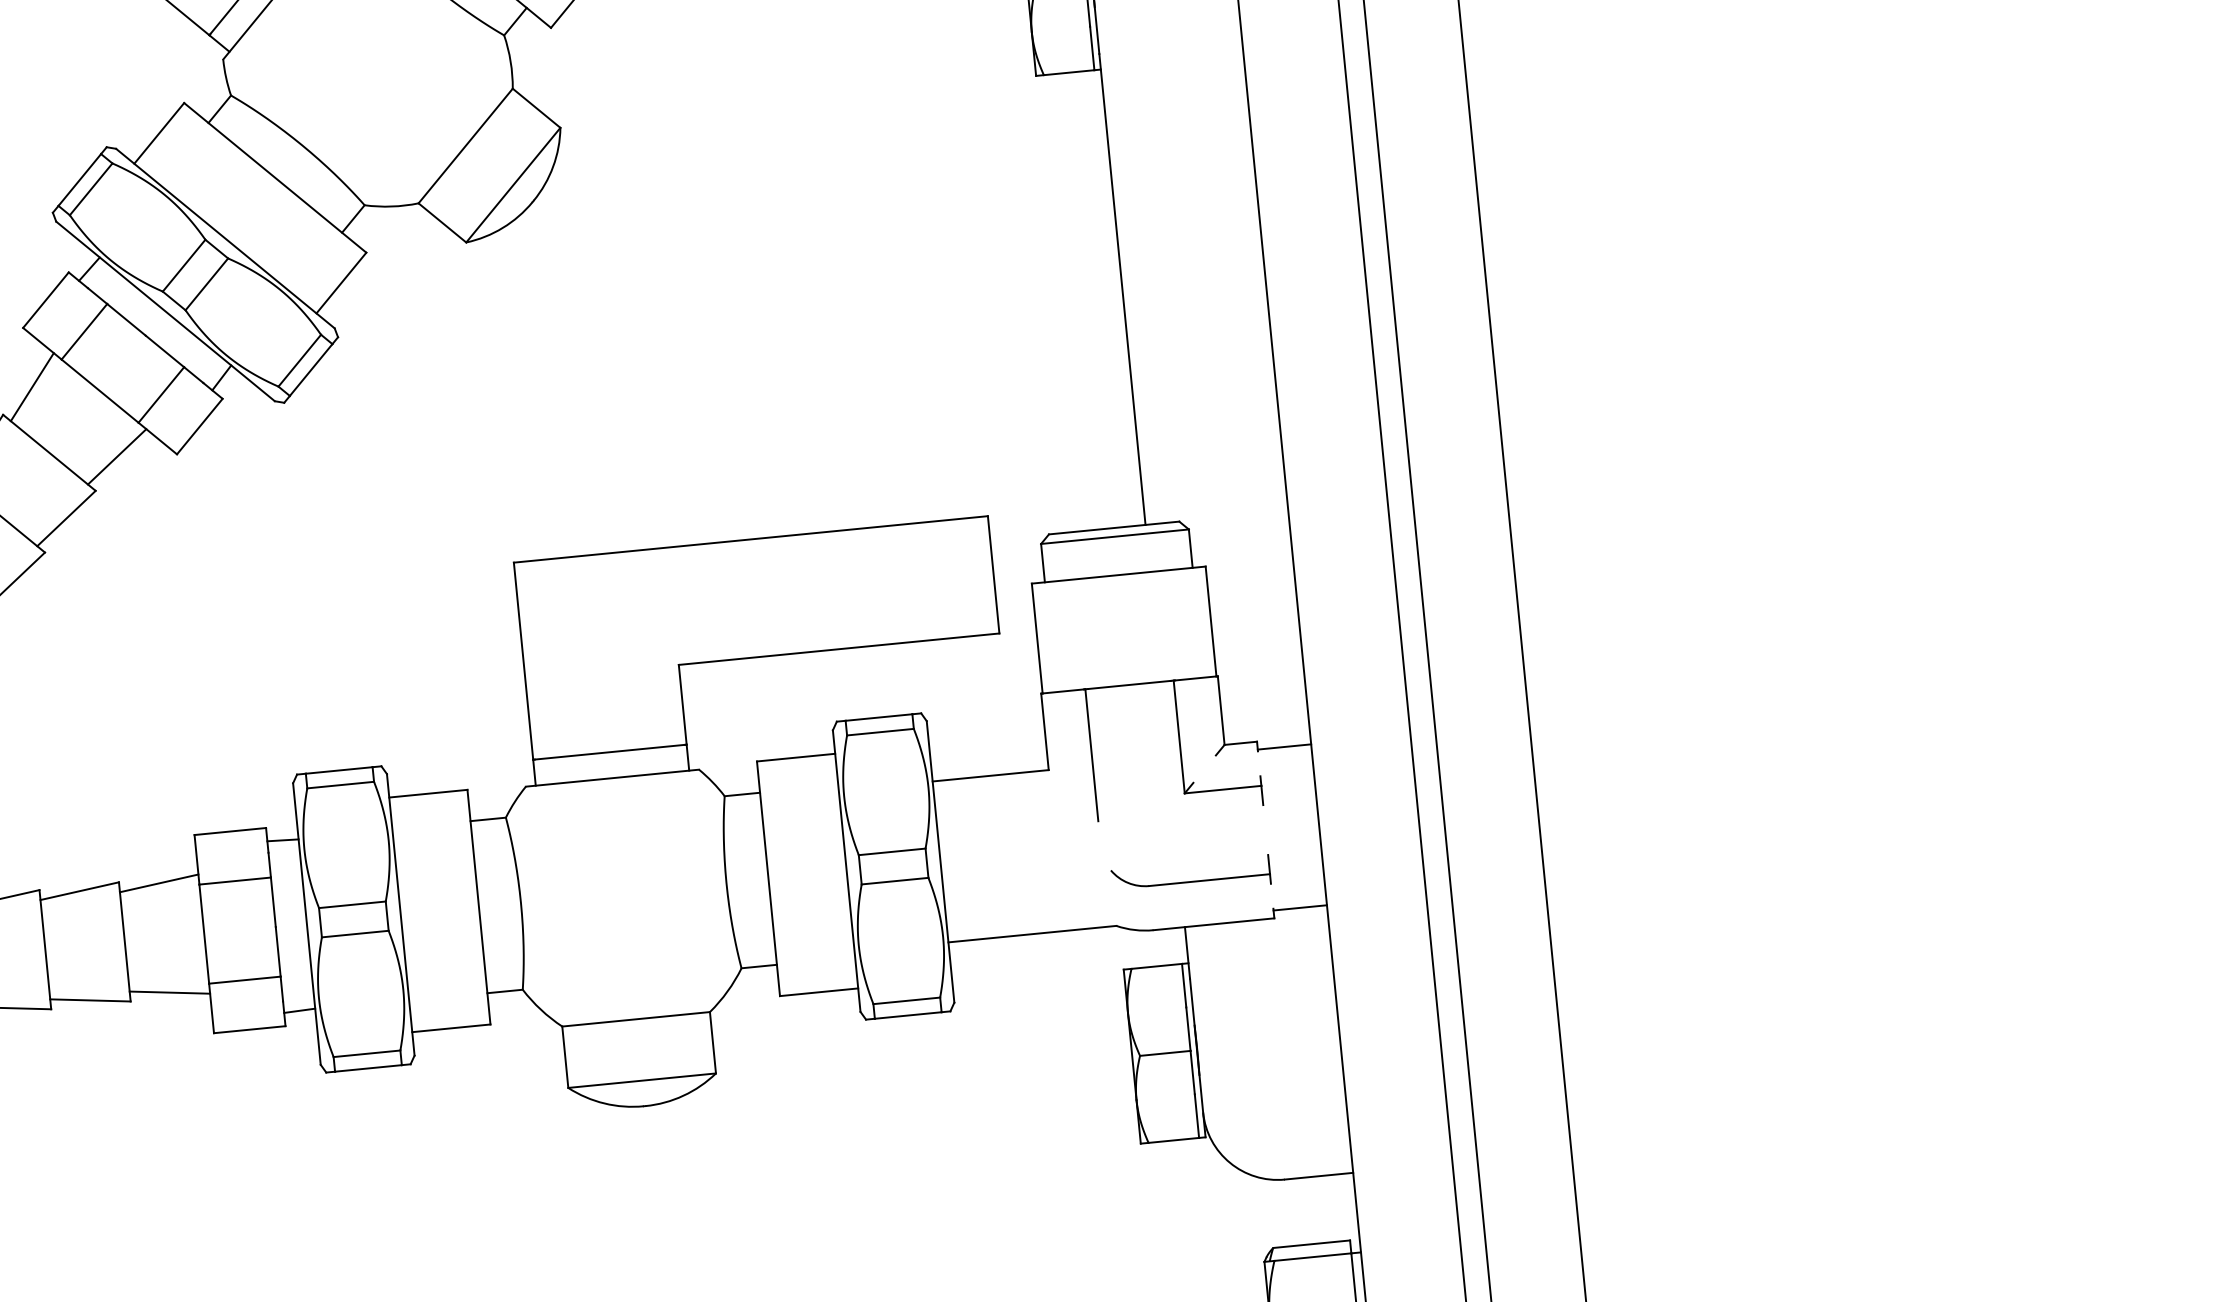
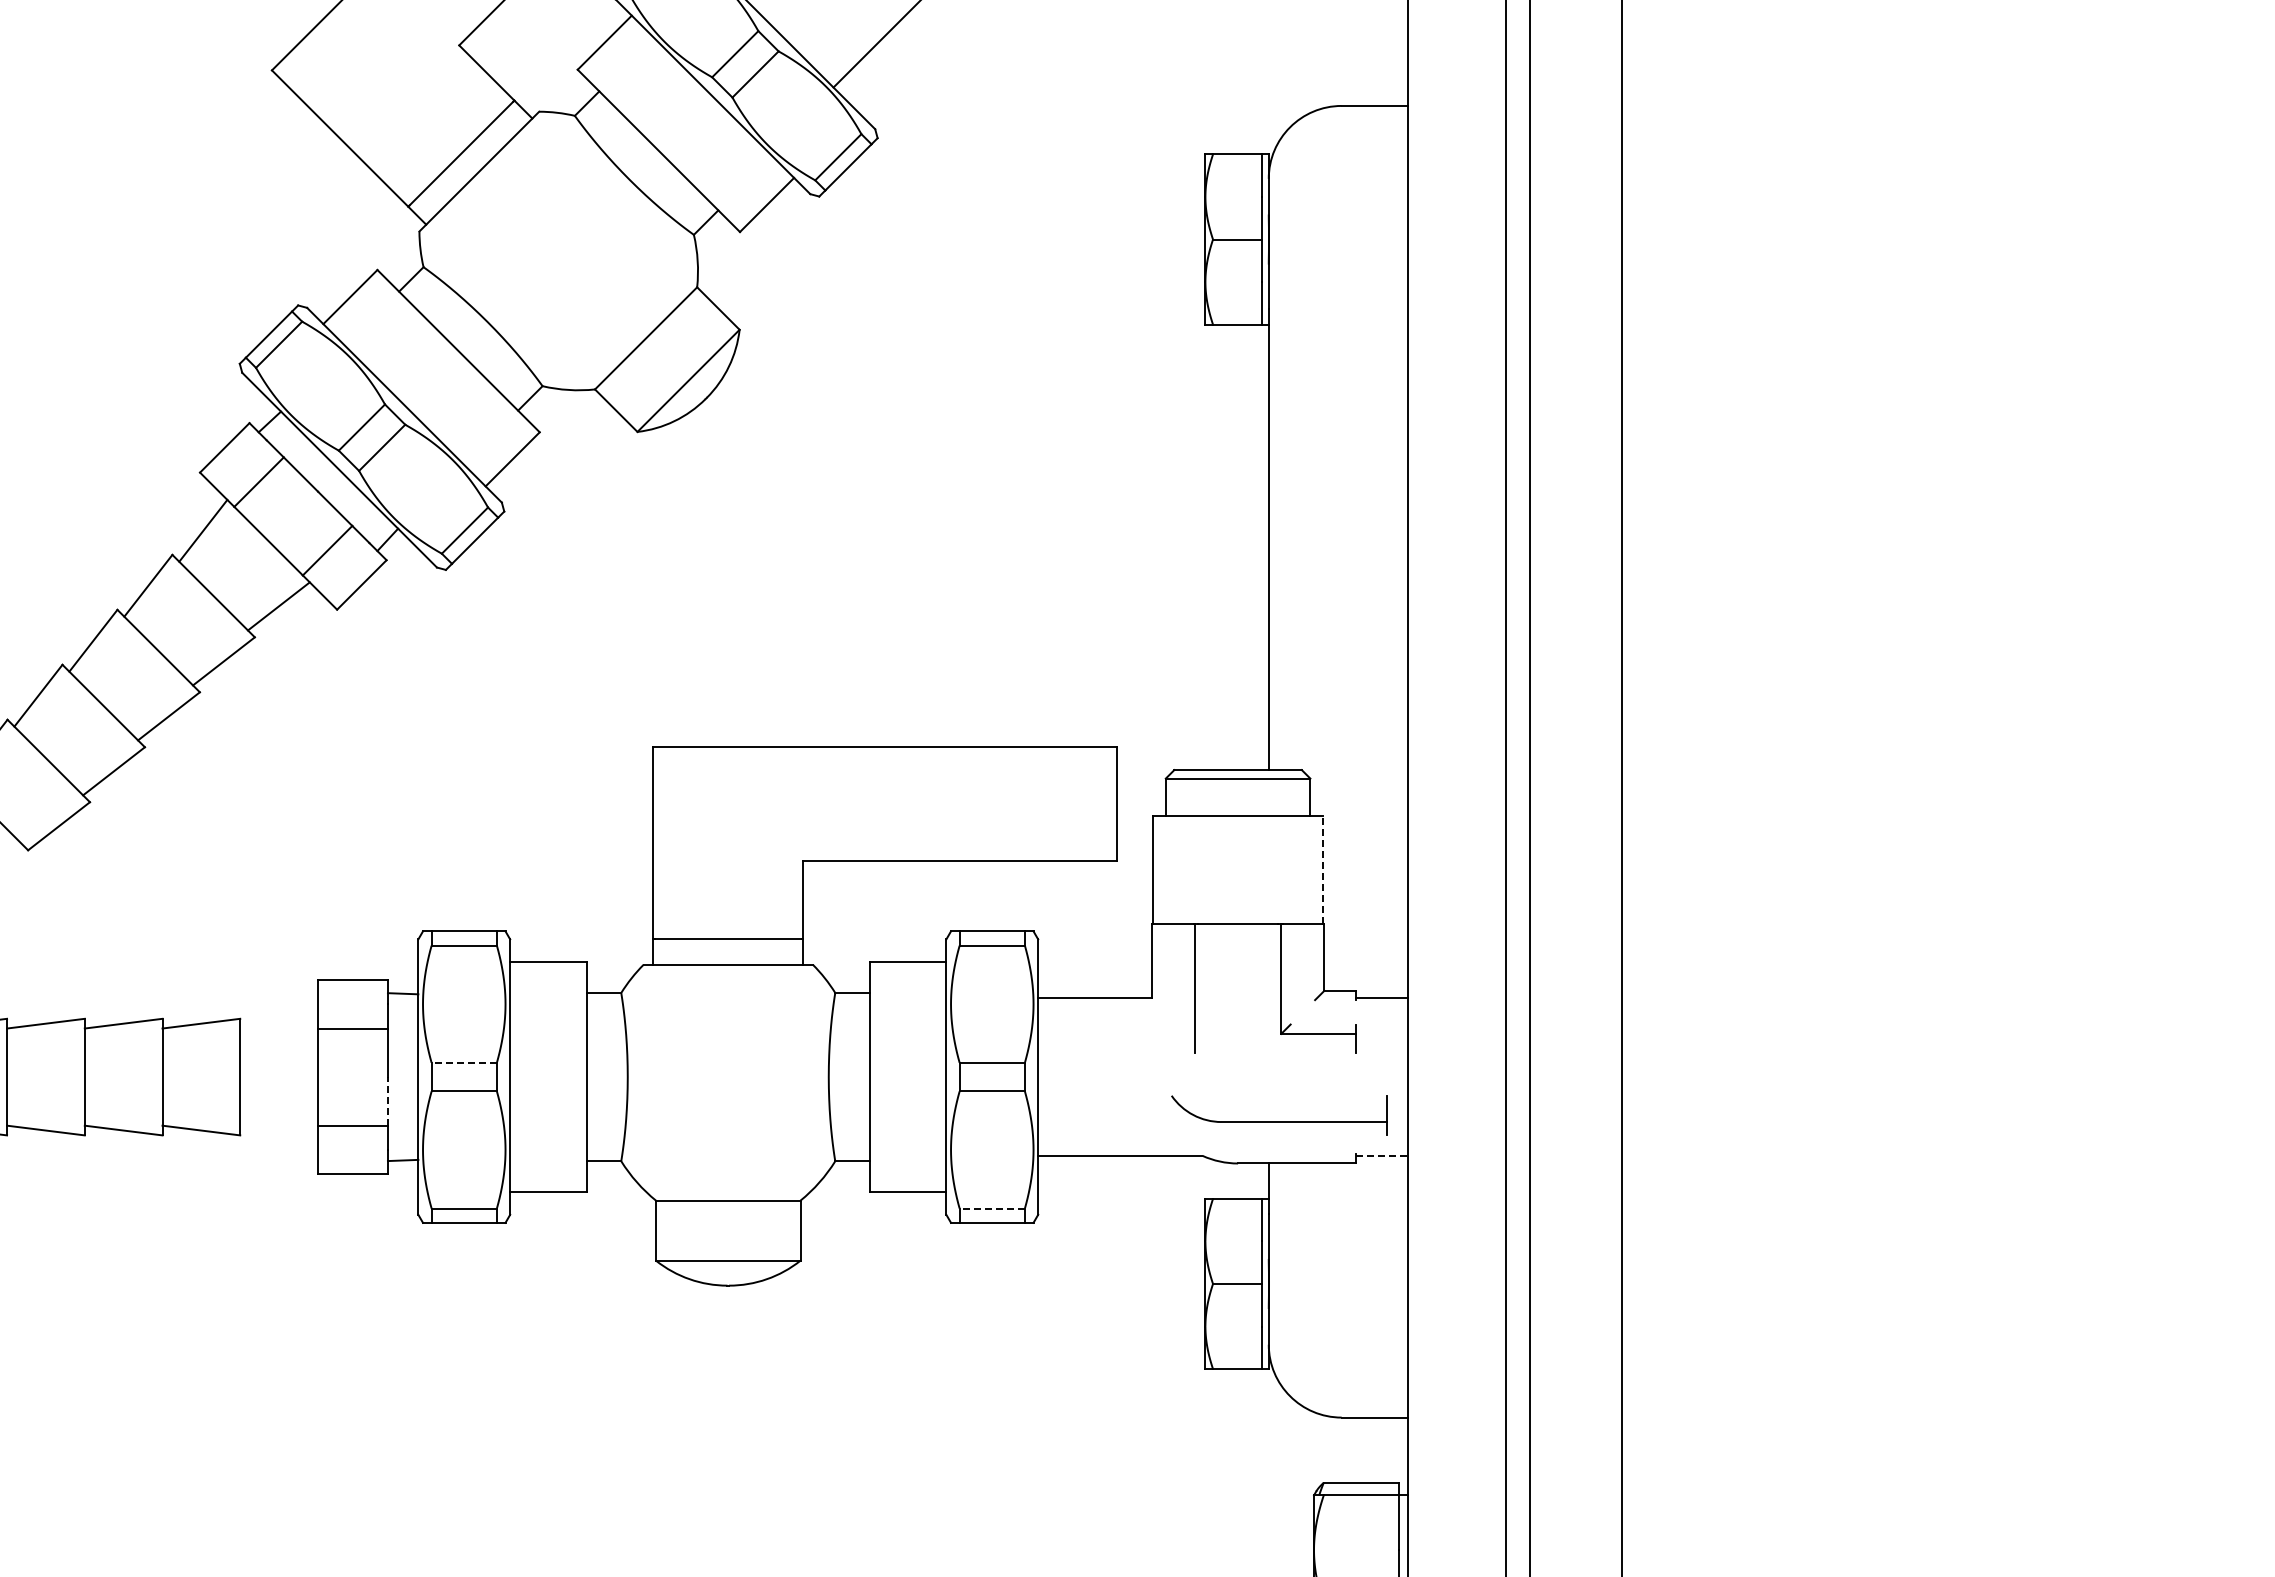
line: (1211, 621) -> (1323, 869), solid -> dashed
part: (1191, 876) -> (1279, 1115), size x1.4
line: (158, 883) -> (278, 1023), removed
line: (352, 904) -> (464, 1062), solid -> dashed
line: (1300, 907) -> (1382, 1155), solid -> dashed
line: (277, 951) -> (387, 1100), solid -> dashed
line: (169, 992) -> (278, 1130), removed
line: (907, 1000) -> (992, 1208), solid -> dashed

